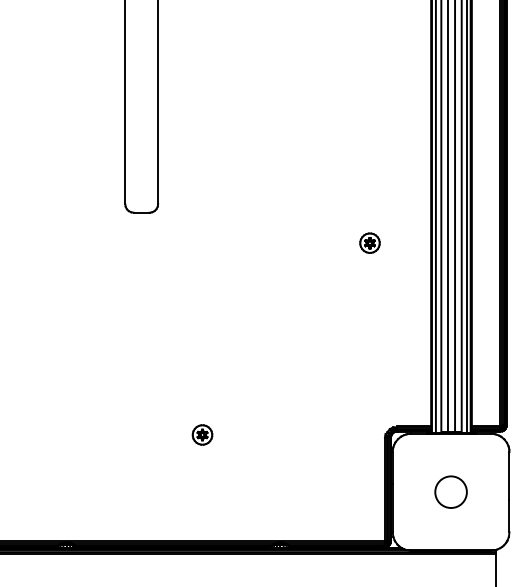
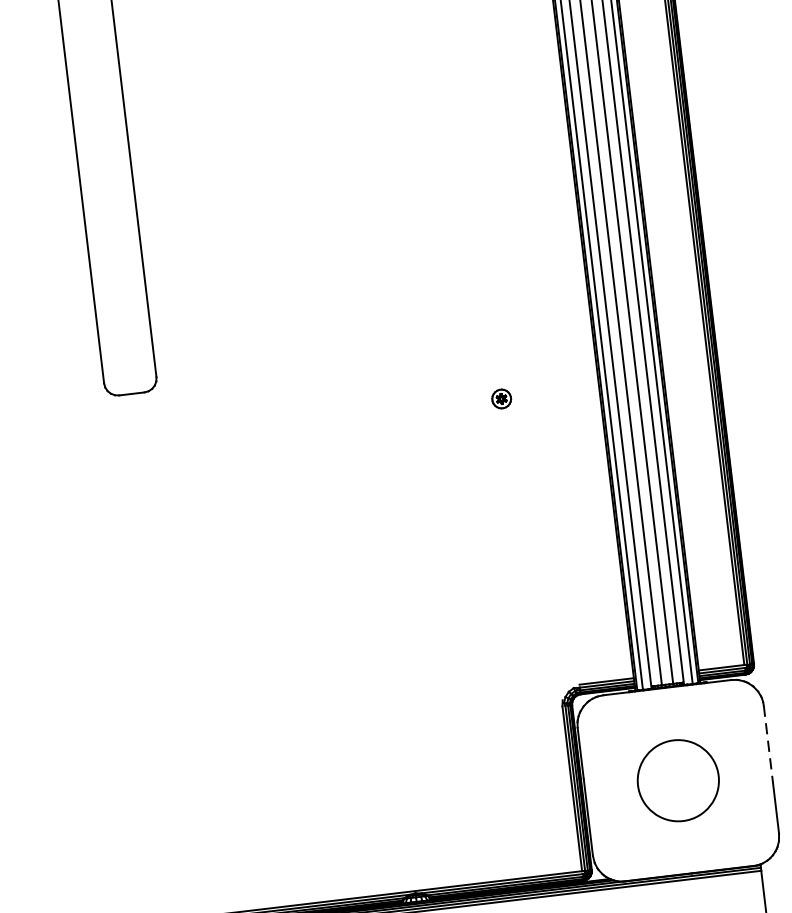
part: (369, 242) -> (500, 398), size x0.6
part: (202, 434) -> (271, 735), removed
line: (509, 476) -> (768, 744), solid -> dashed
circle: (450, 492) -> (677, 781), size x1.6

